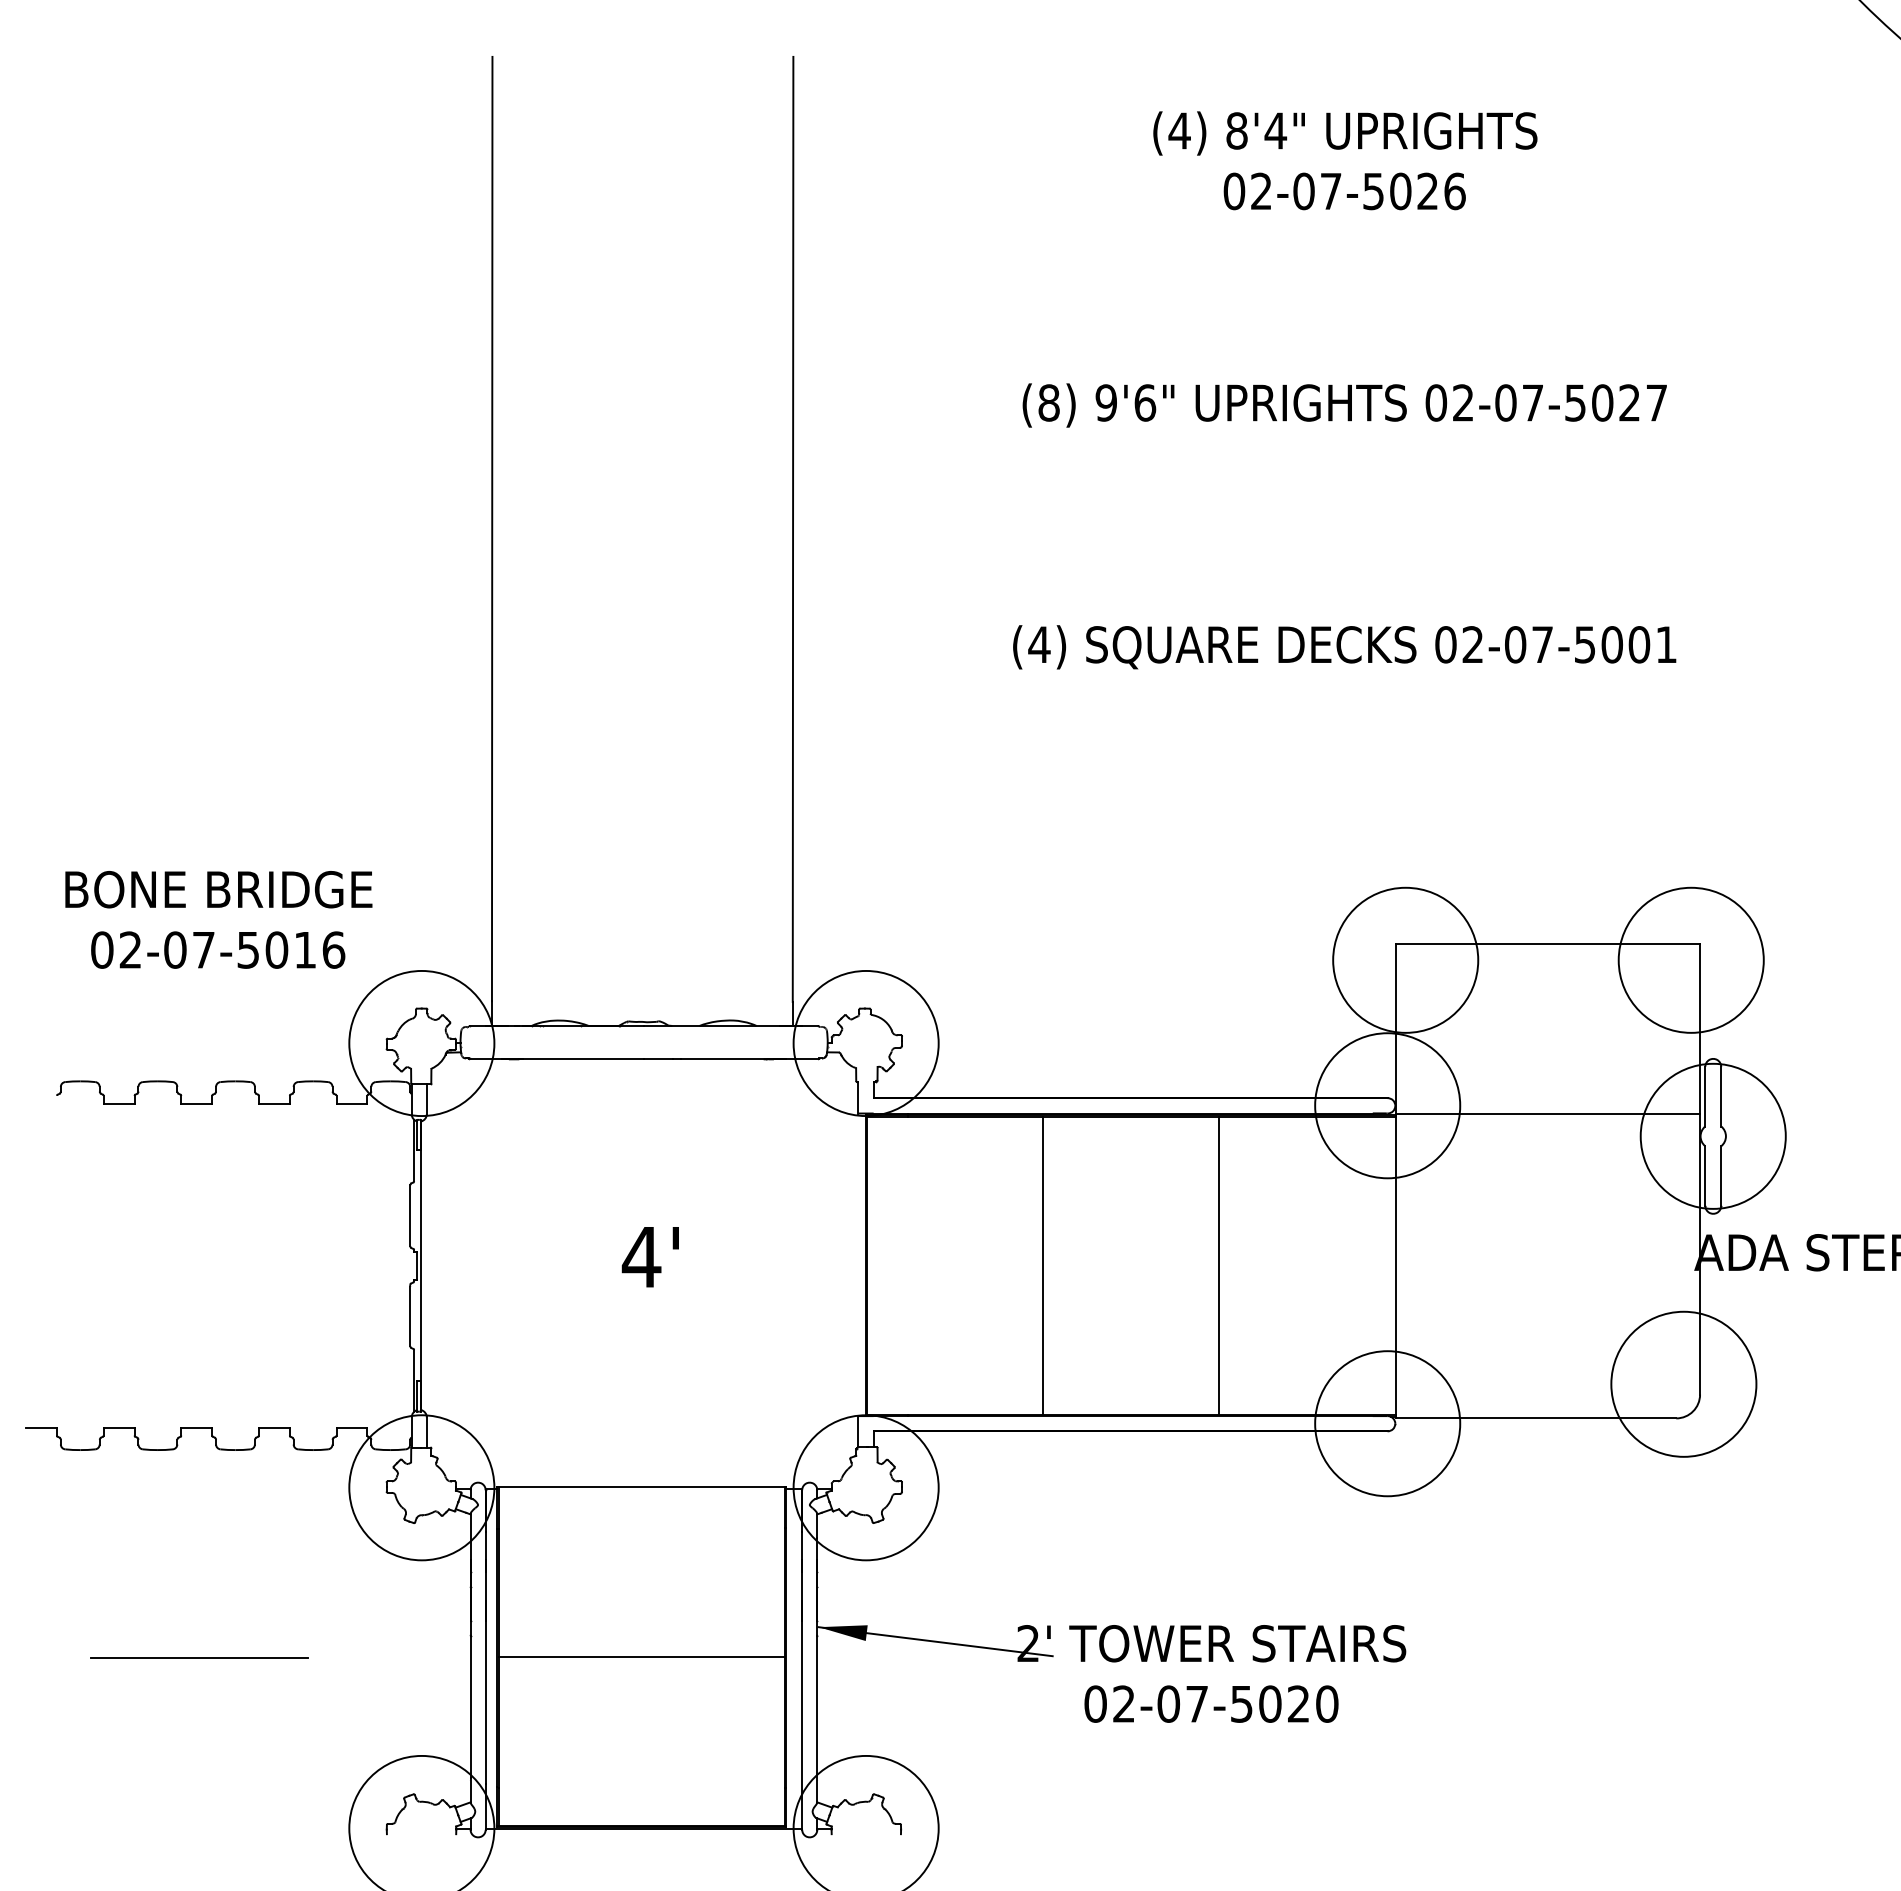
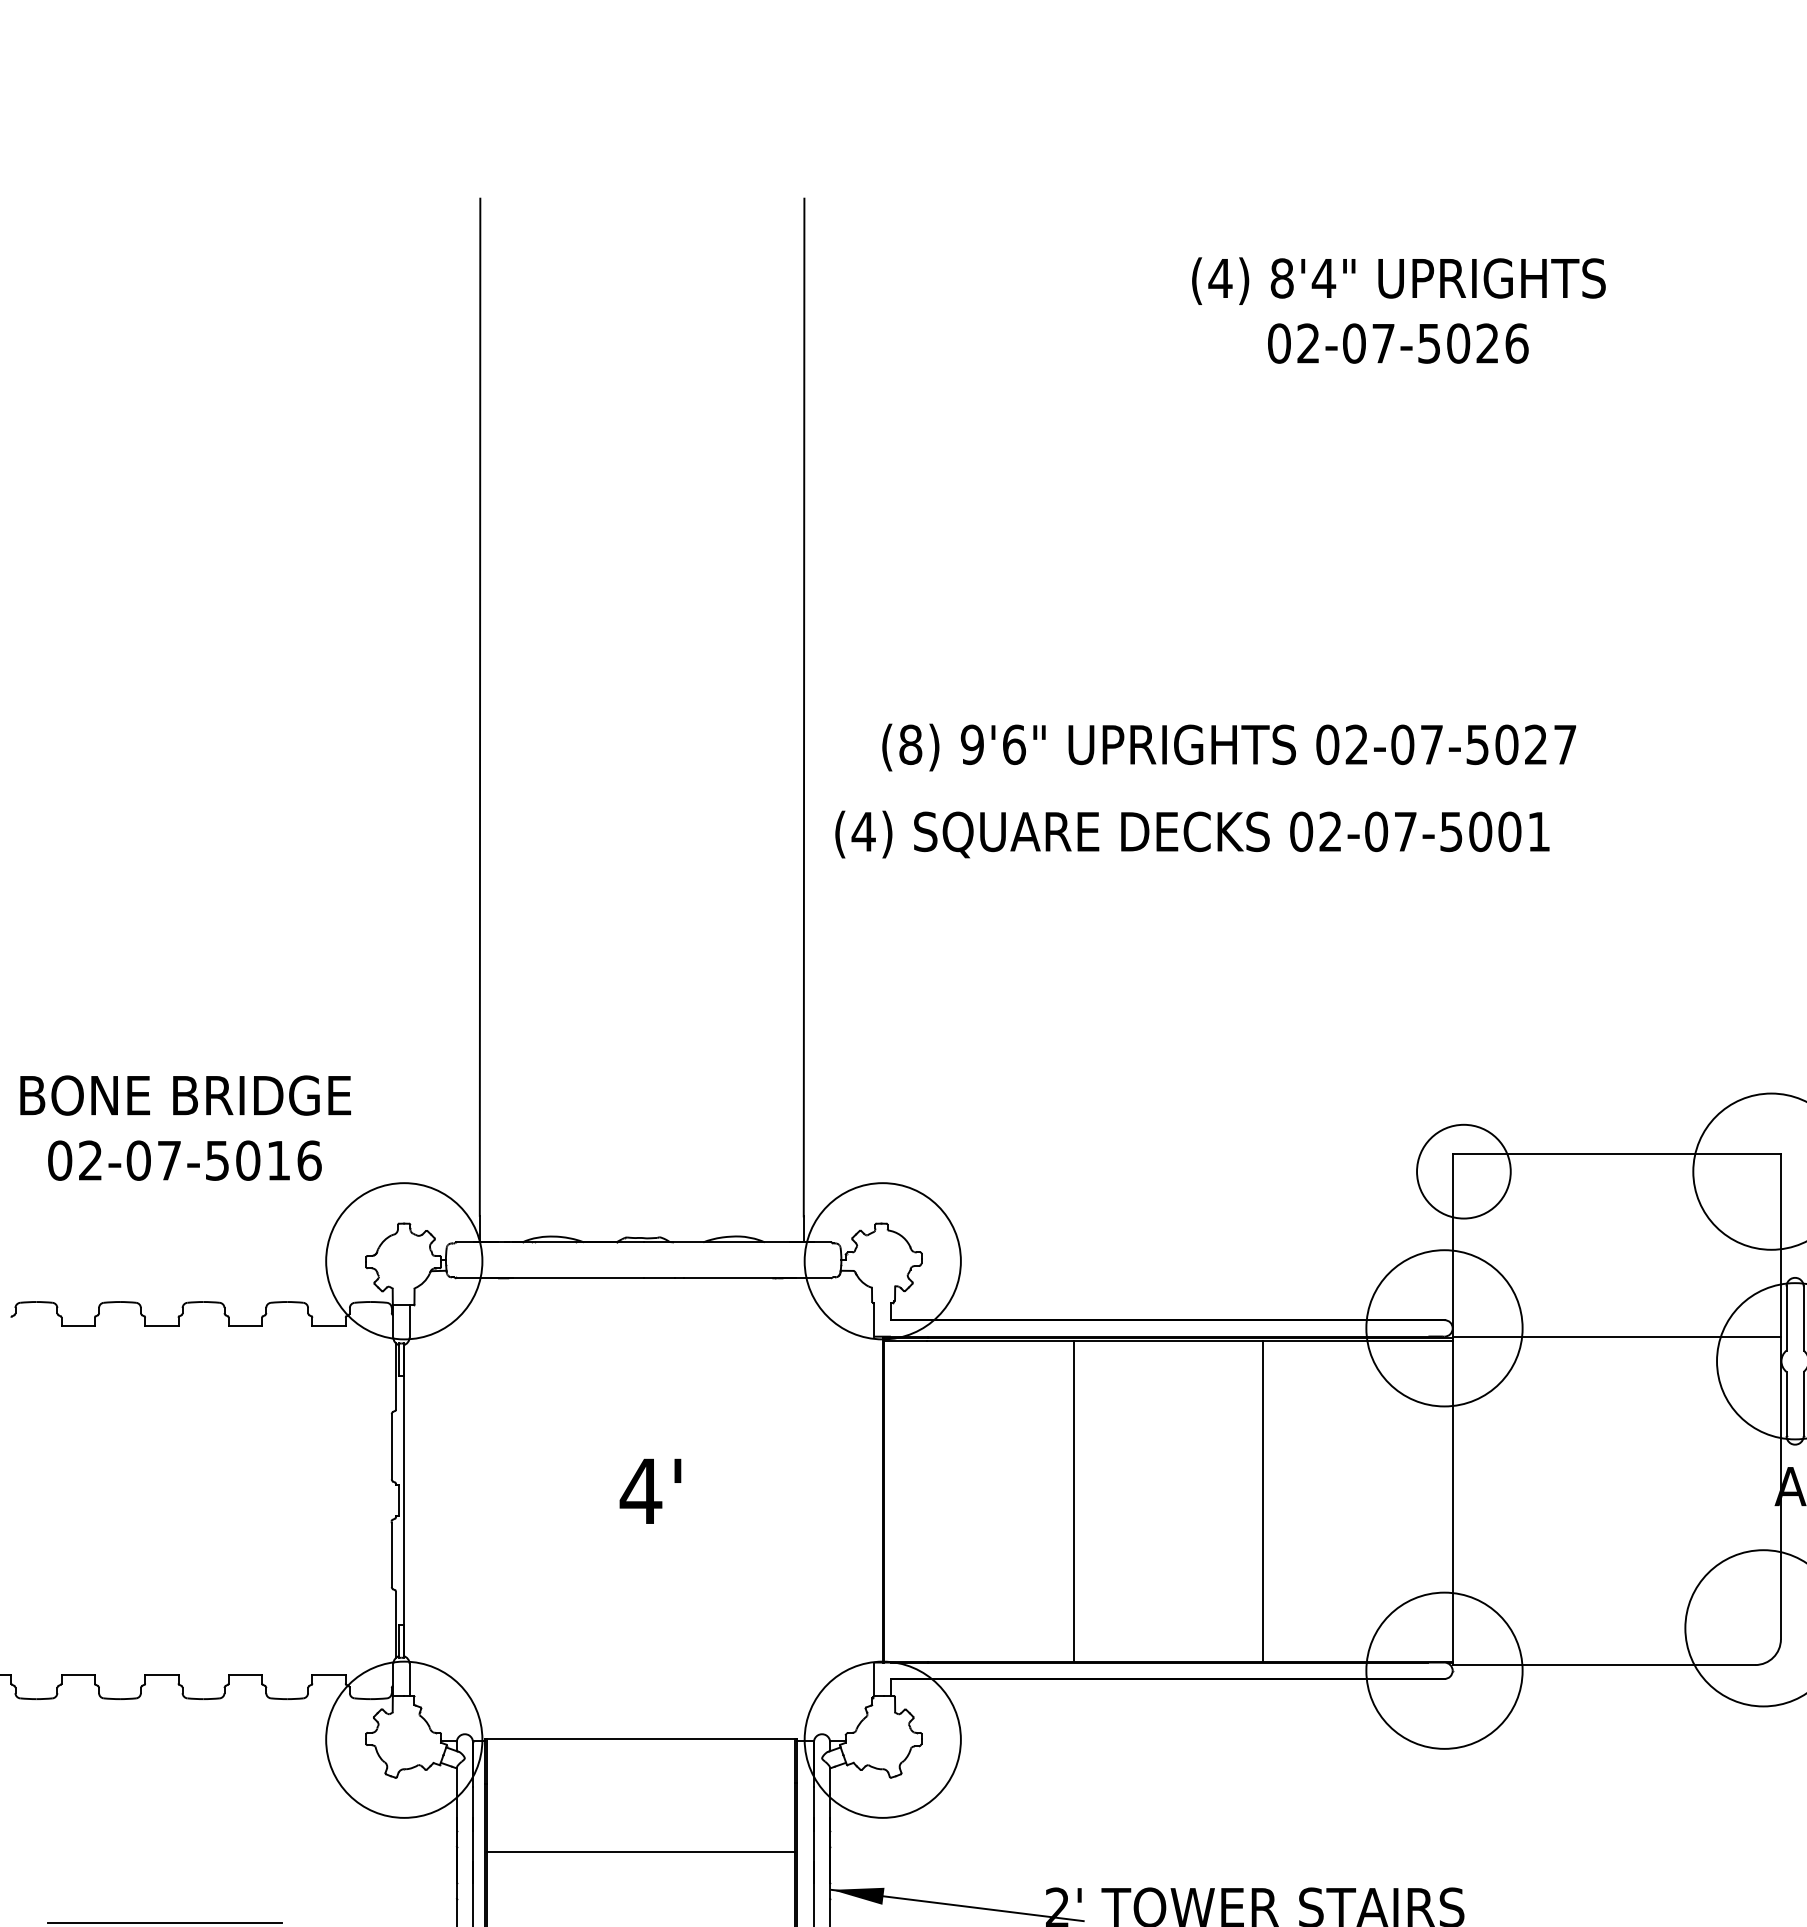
text: (1344, 405) -> (1228, 747), moved
text: (1344, 647) -> (1192, 834), moved
circle: (1405, 959) -> (1463, 1170), size x0.6
line: (641, 1656) -> (640, 1851), moved

